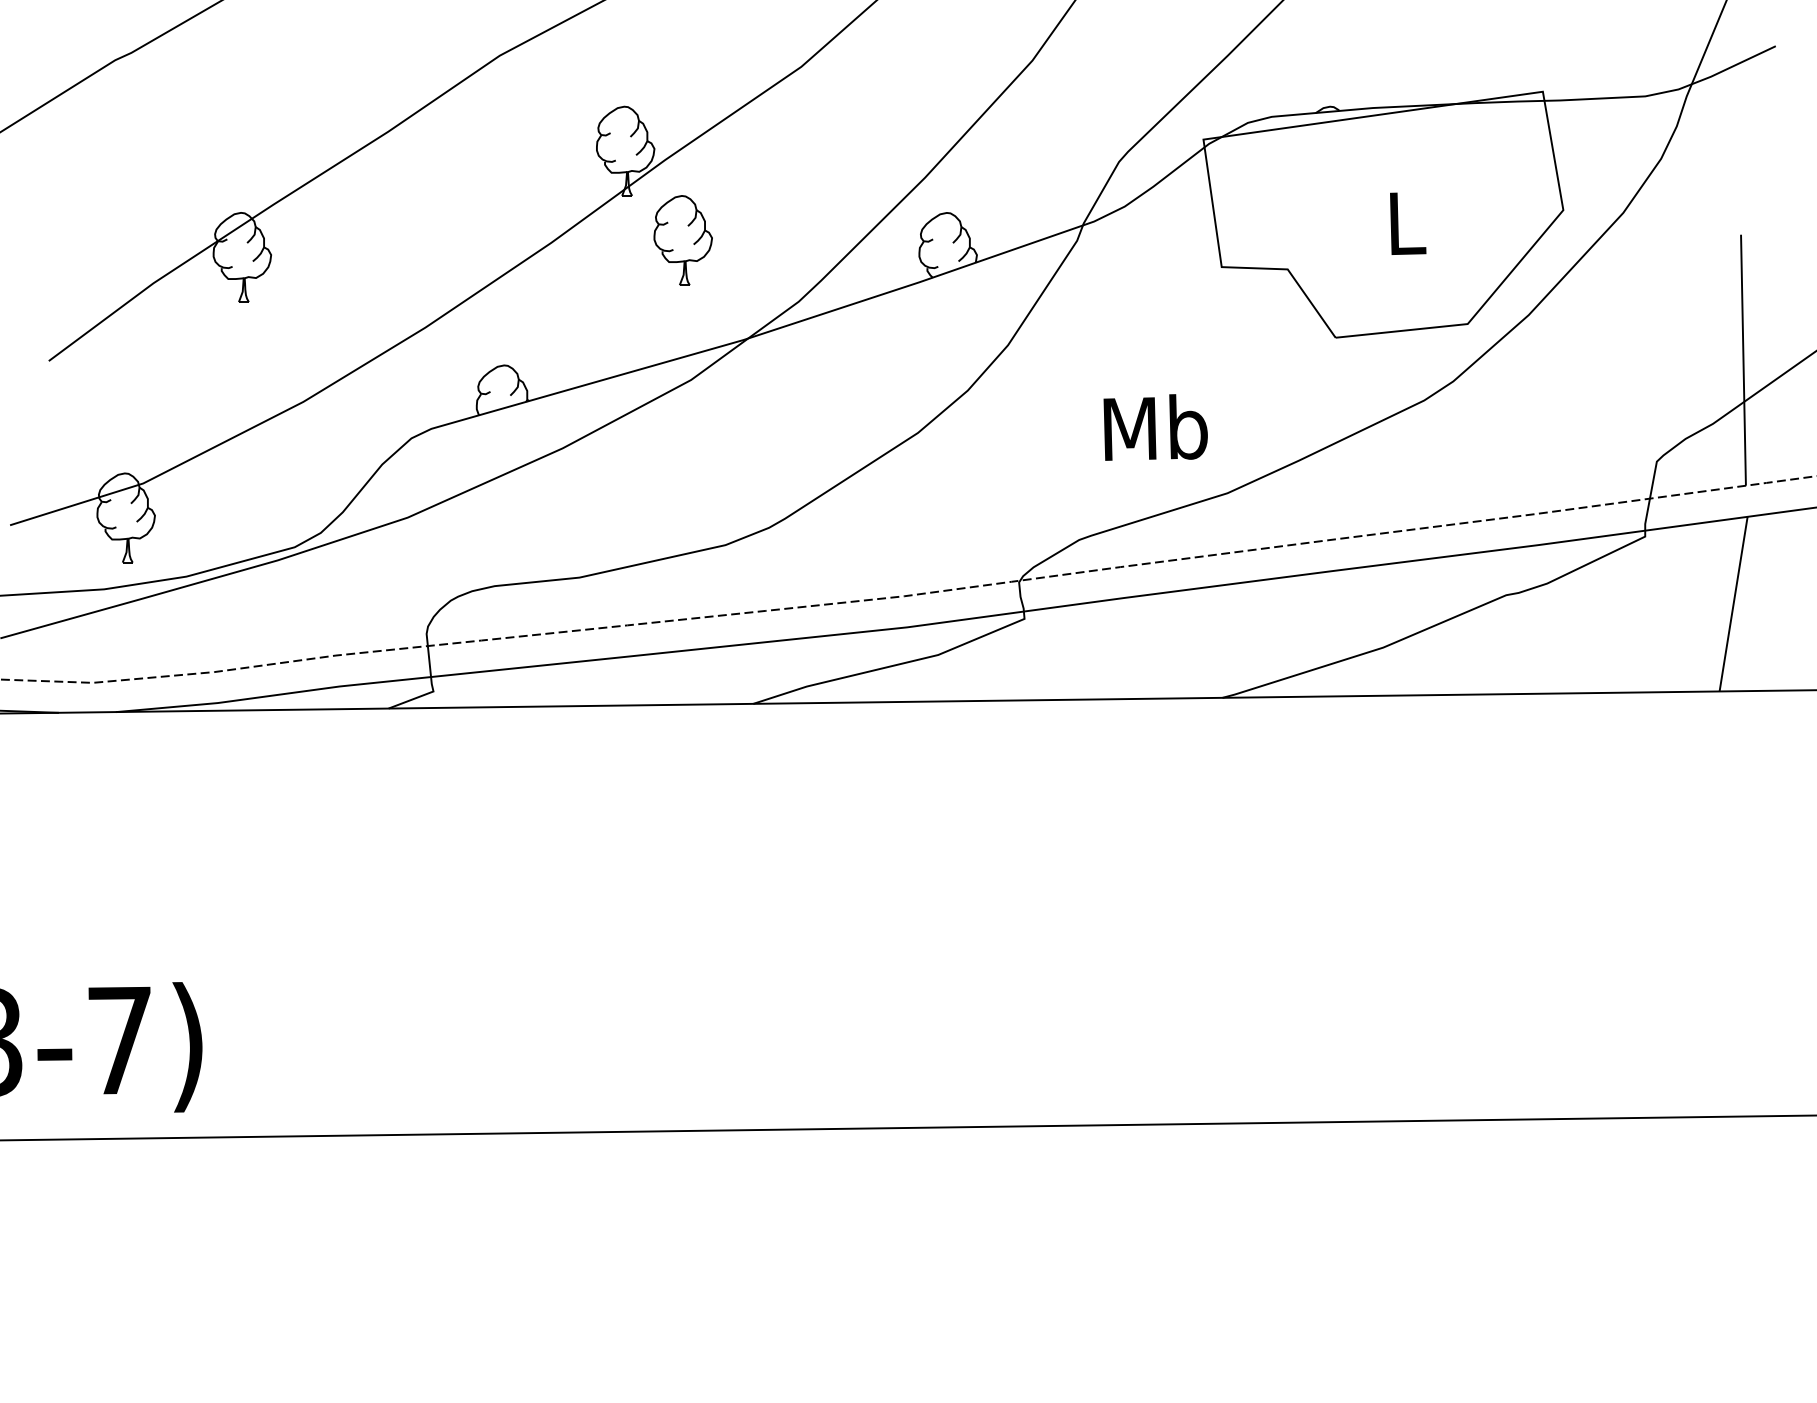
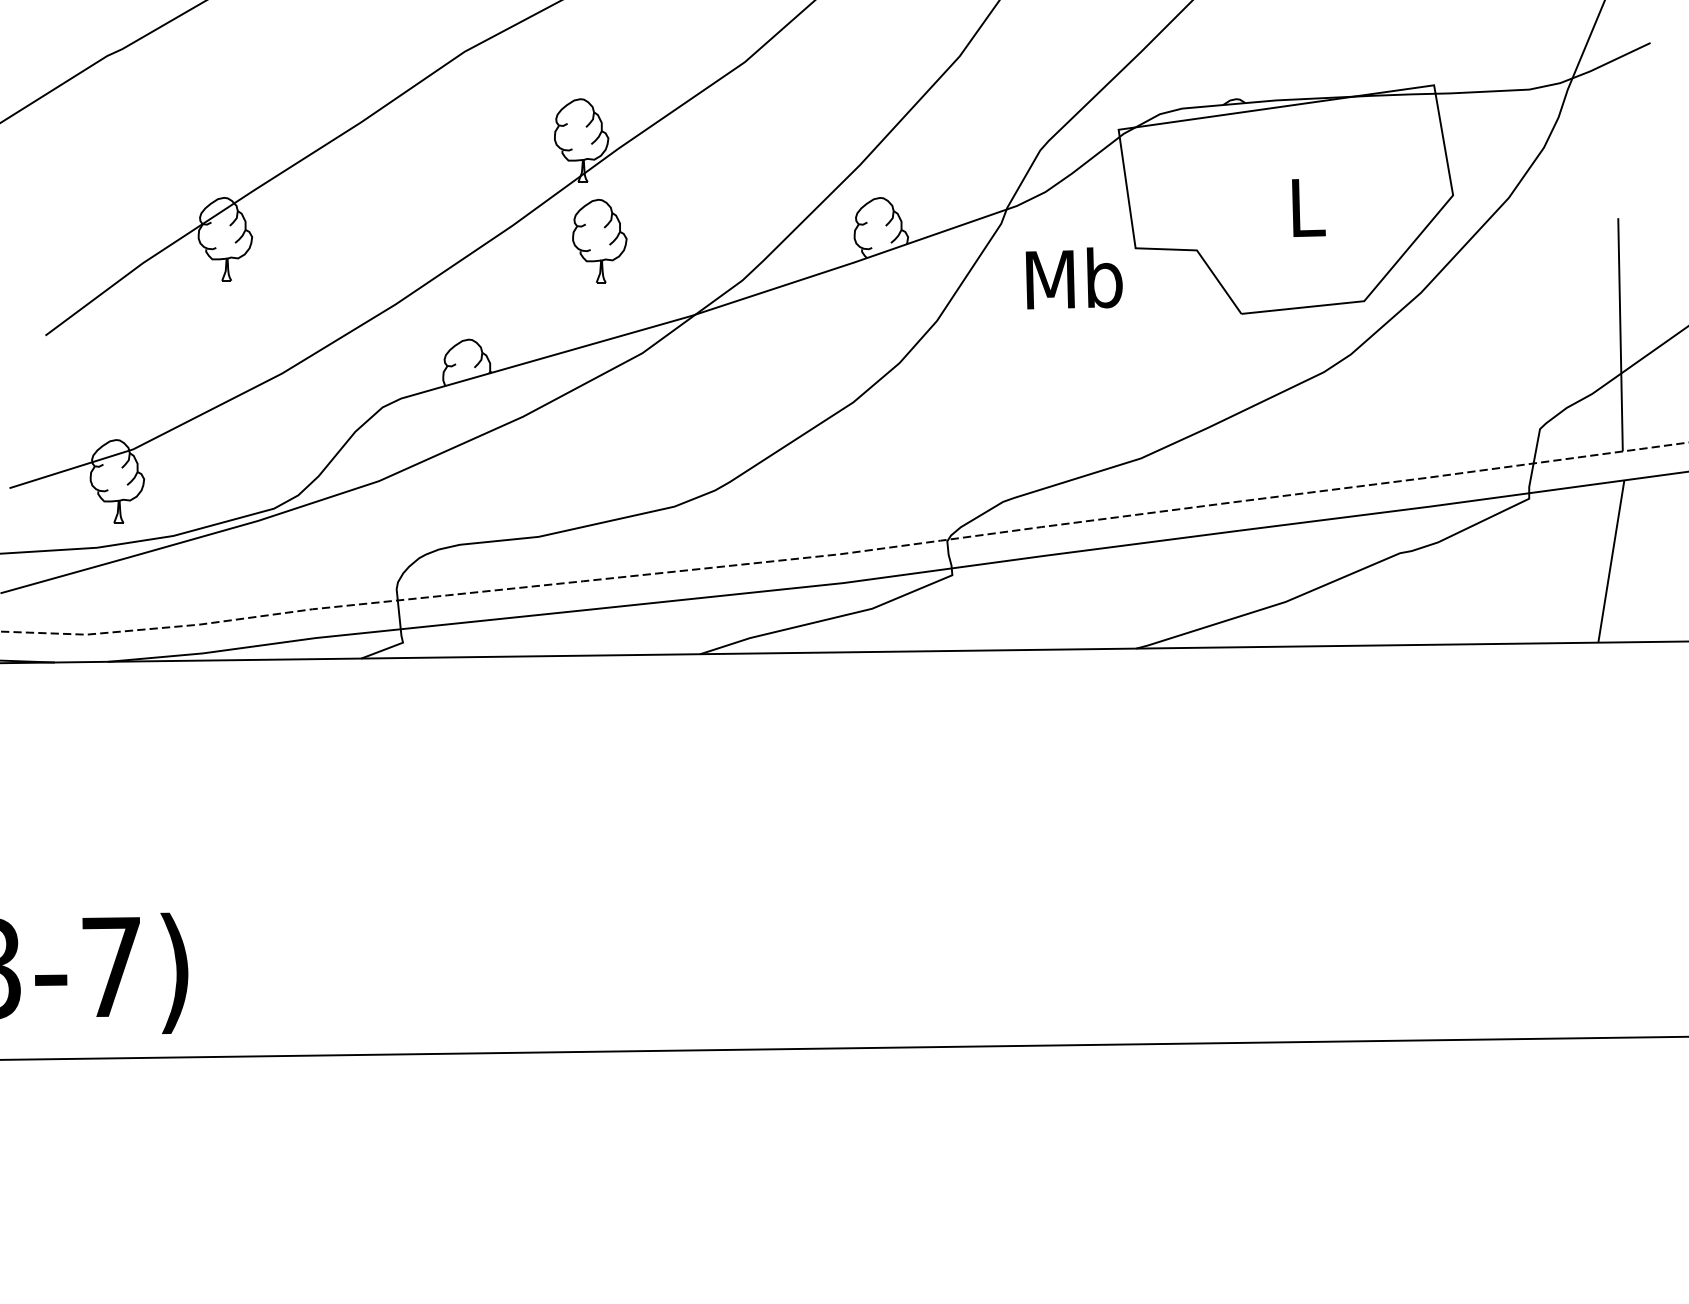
part: (682, 240) -> (599, 241), moved
text: (1155, 427) -> (1074, 278), moved

